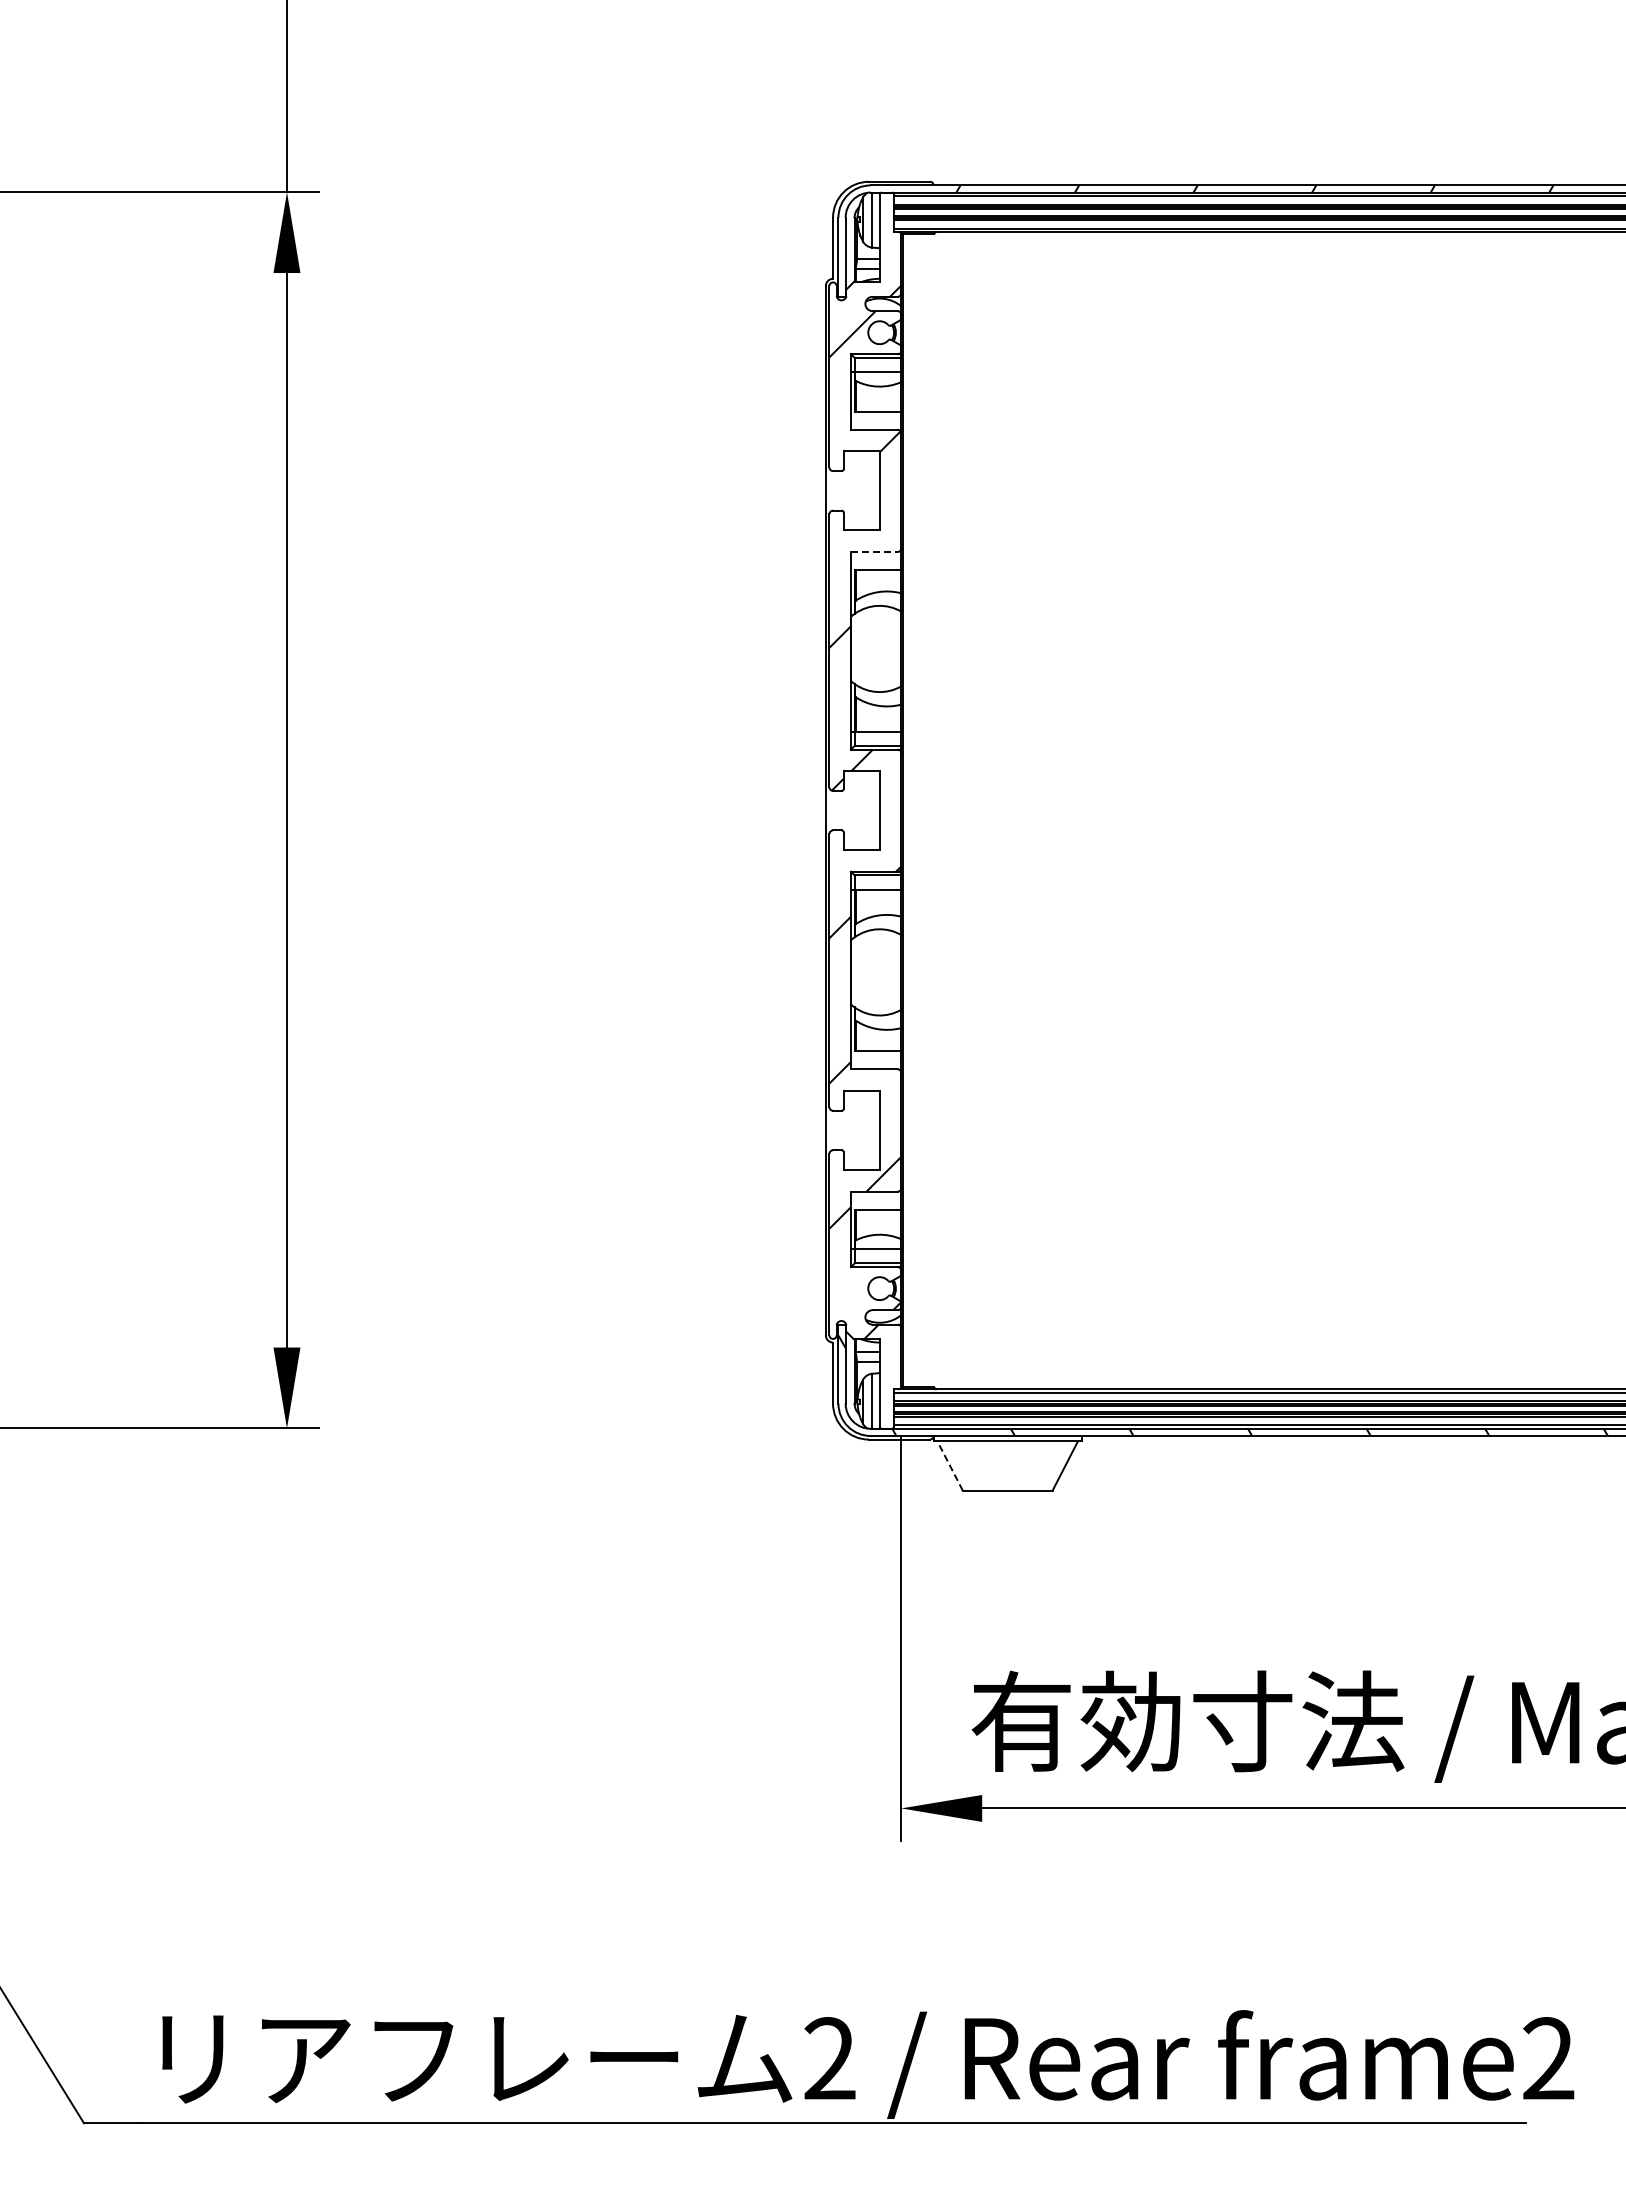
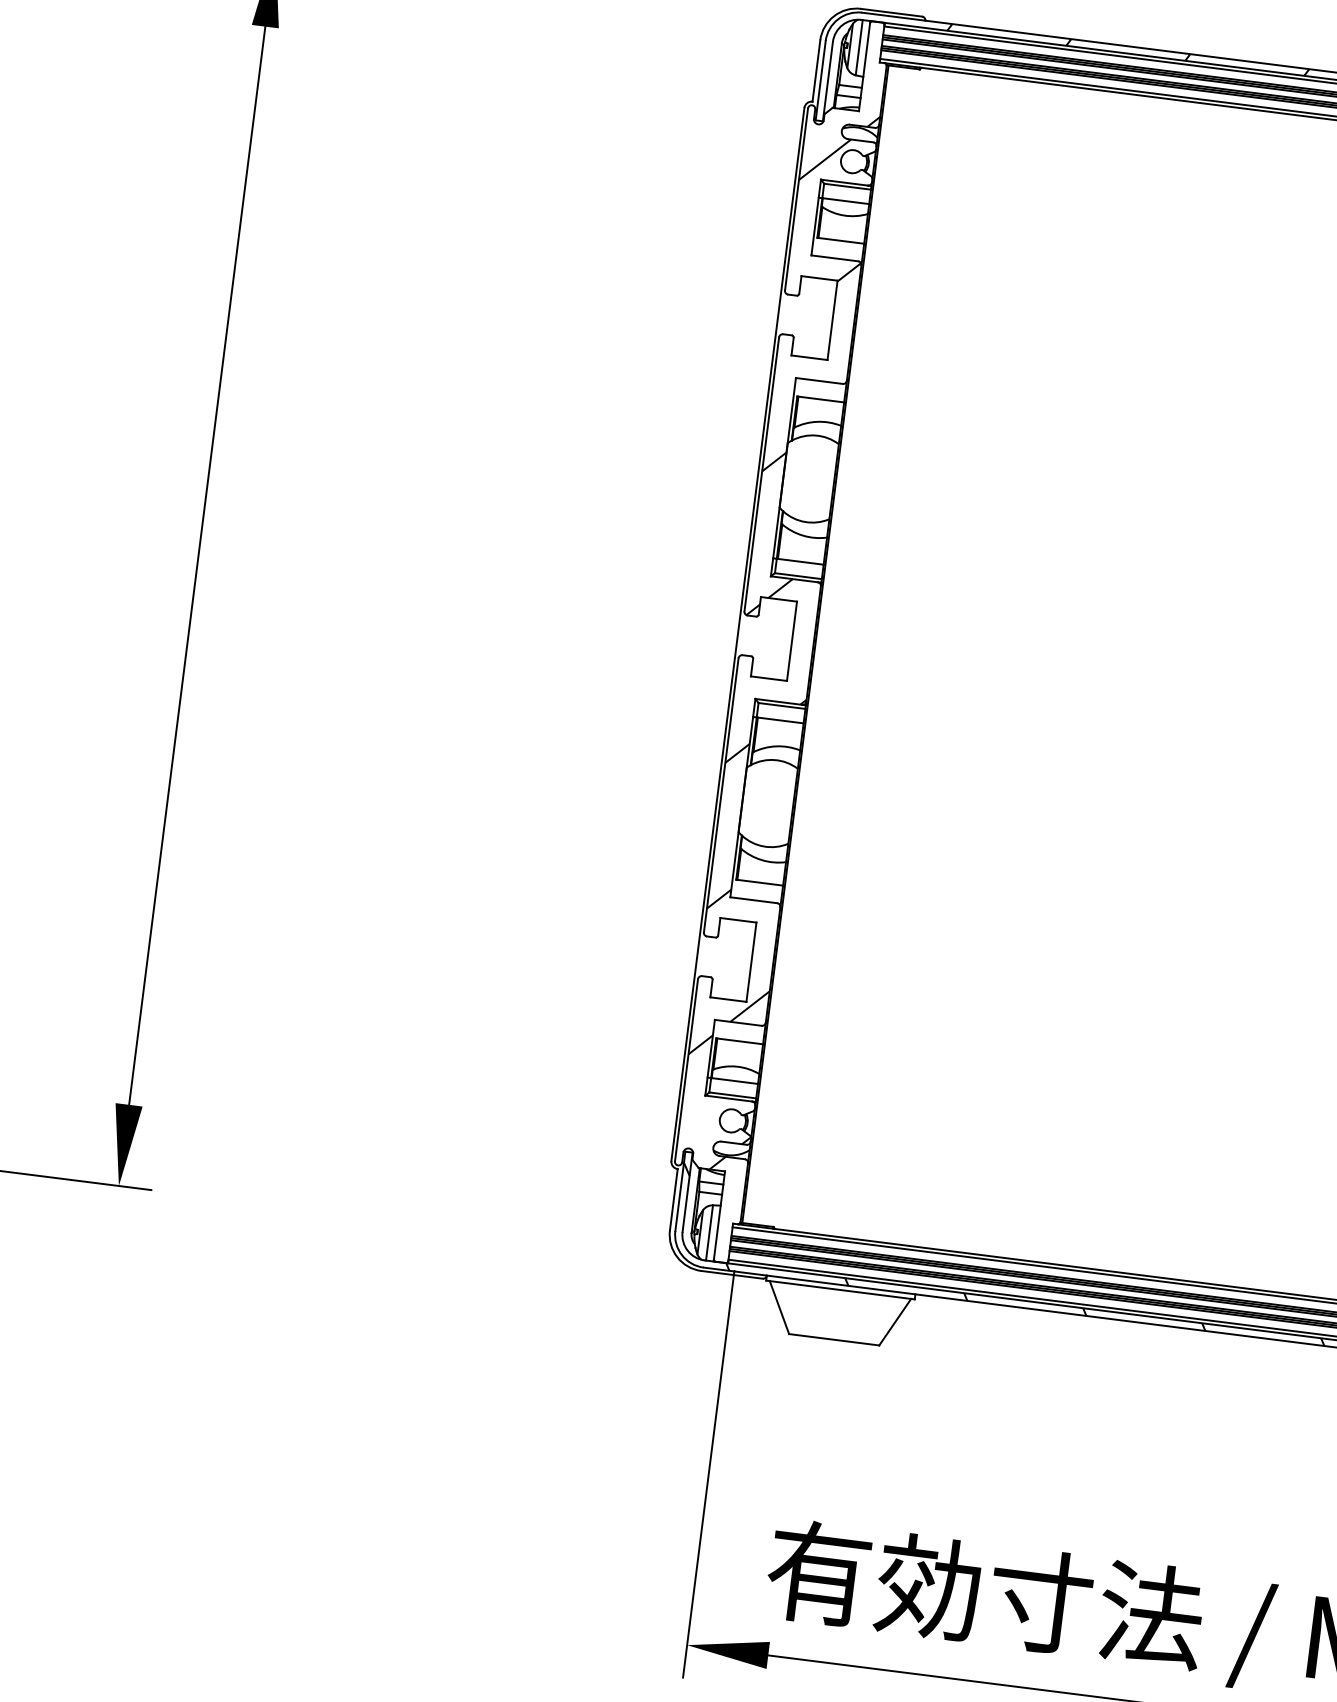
line: (874, 551) -> (819, 380), dashed -> solid
line: (950, 1465) -> (779, 1307), dashed -> solid

